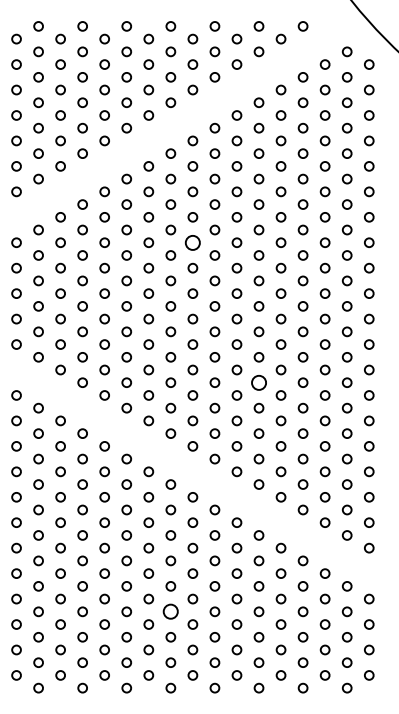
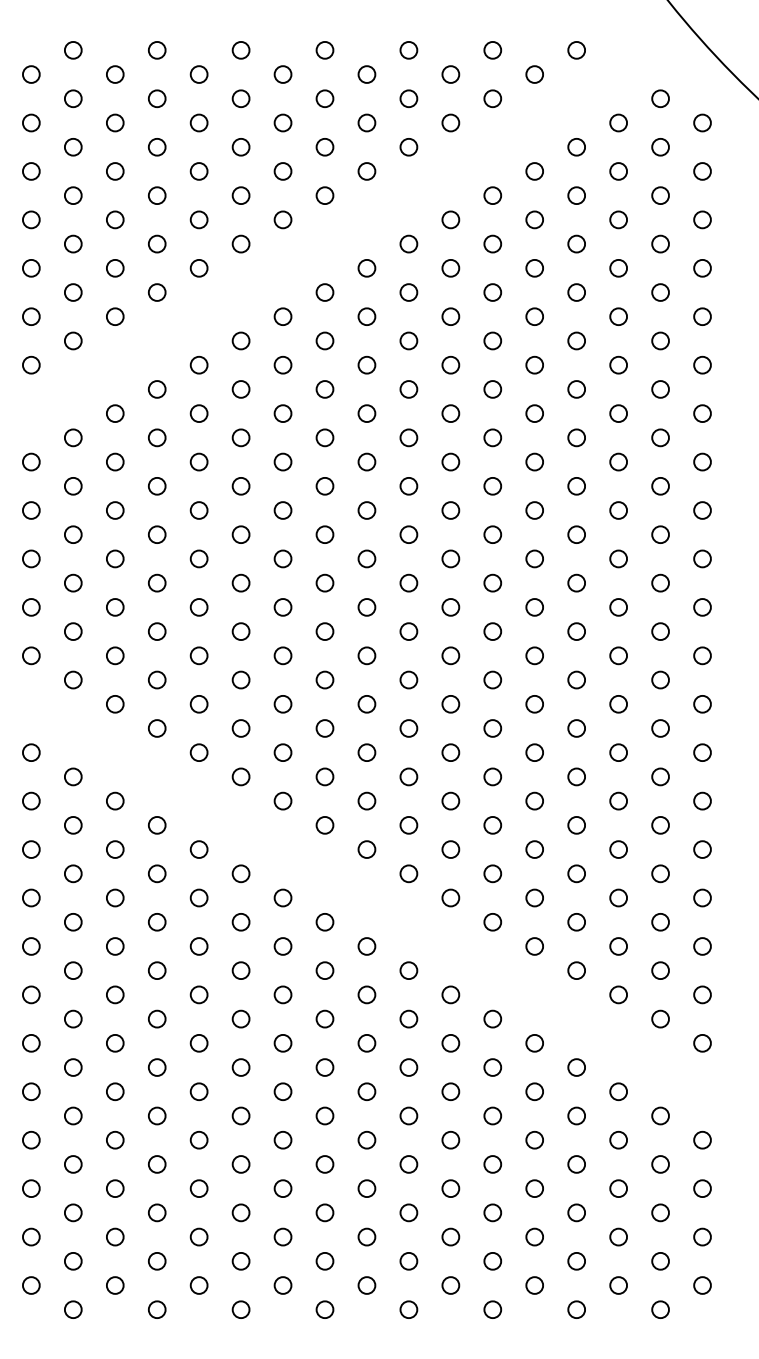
circle: (192, 242) -> (366, 461), size x0.62
circle: (258, 382) -> (491, 728), size x0.62
circle: (170, 611) -> (324, 1163), size x0.62

